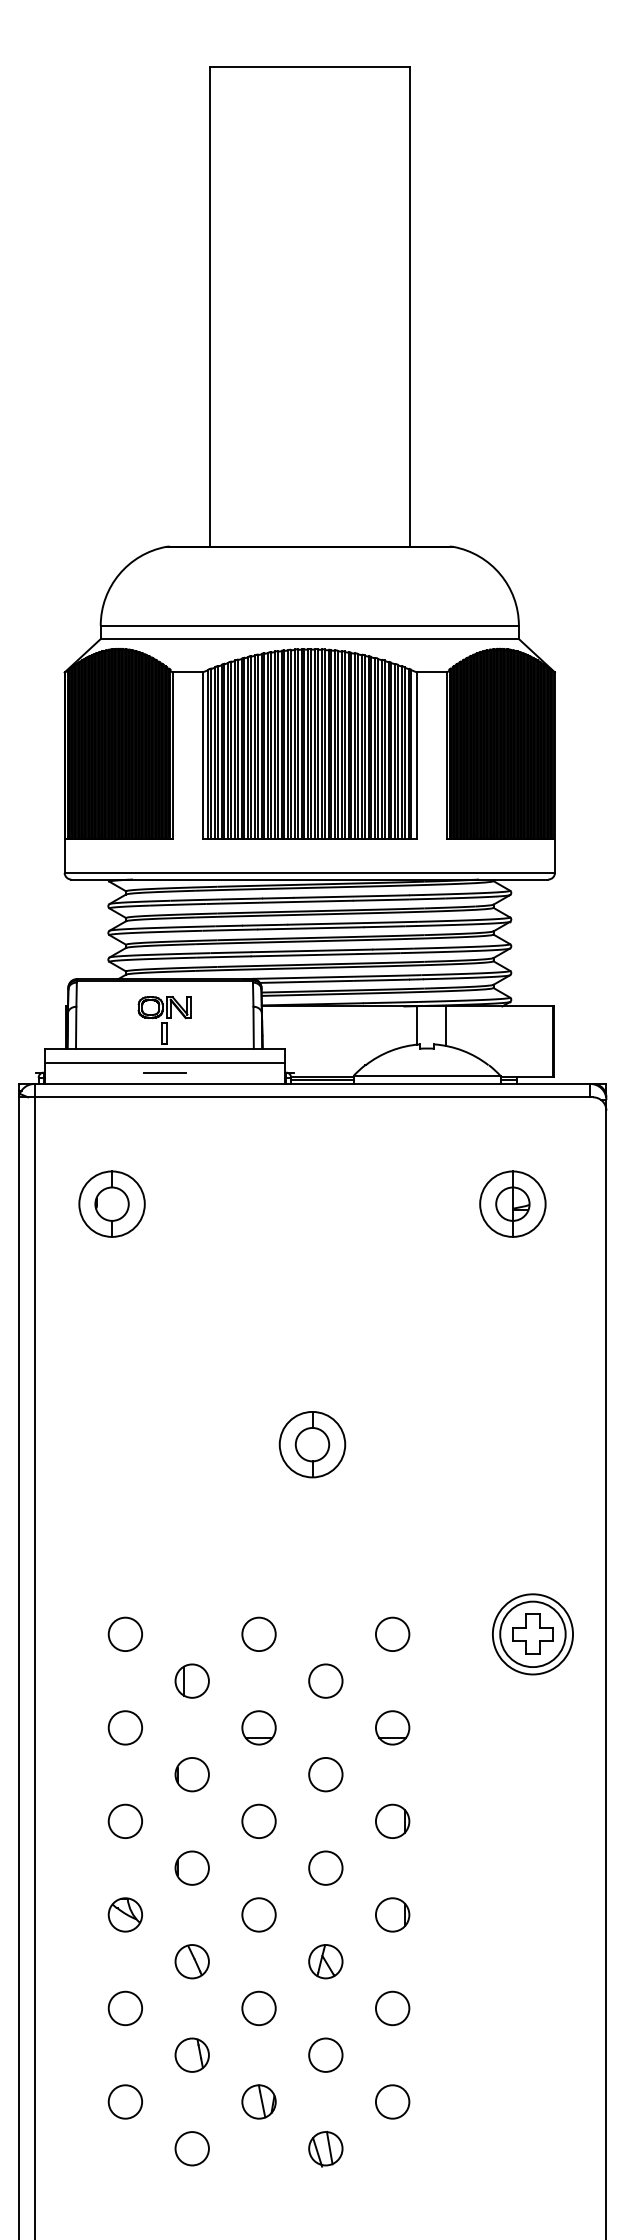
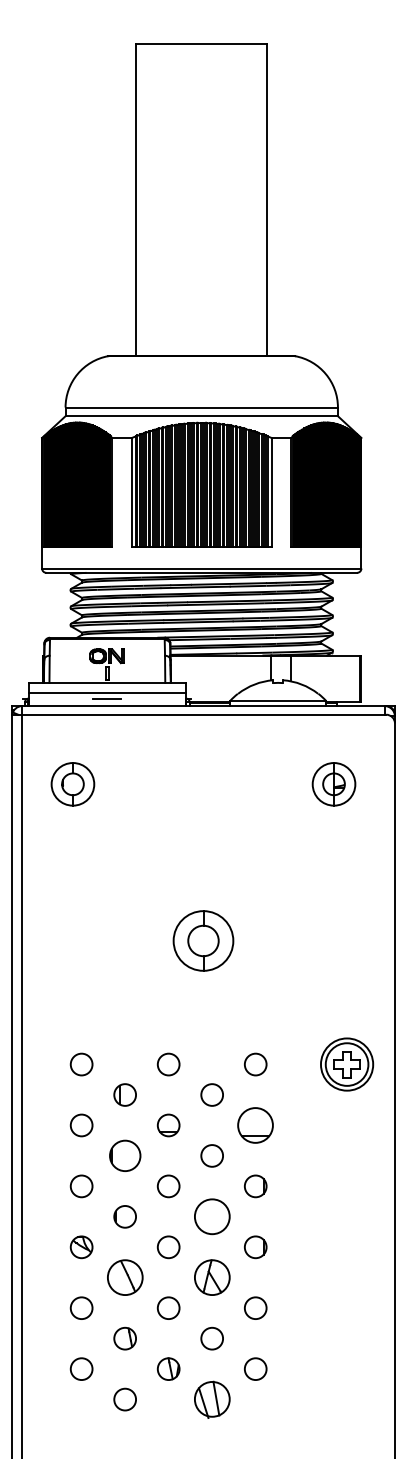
part: (312, 1443) -> (203, 940), size x1.4
part: (392, 1727) -> (255, 1125), size x1.6
circle: (191, 1773) -> (124, 1155), size x1.4
circle: (324, 1867) -> (211, 1216), size x1.6
part: (191, 1961) -> (124, 1277), size x1.6
part: (324, 1961) -> (211, 1277), size x1.6
part: (324, 2148) -> (211, 1399), size x1.6

